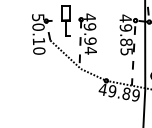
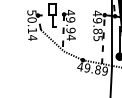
text: (38, 50) -> (32, 37), 50.10 -> 50.14

